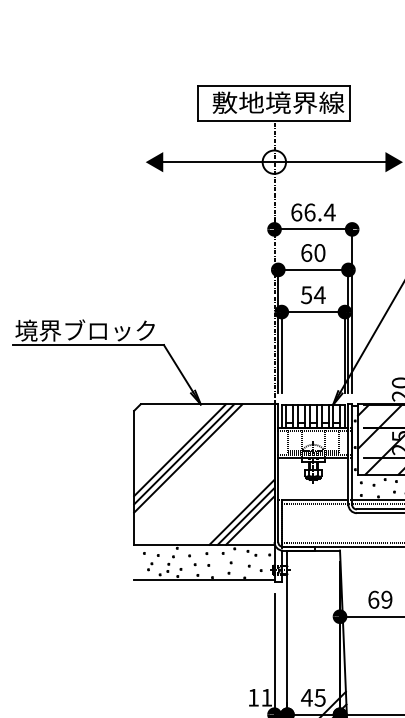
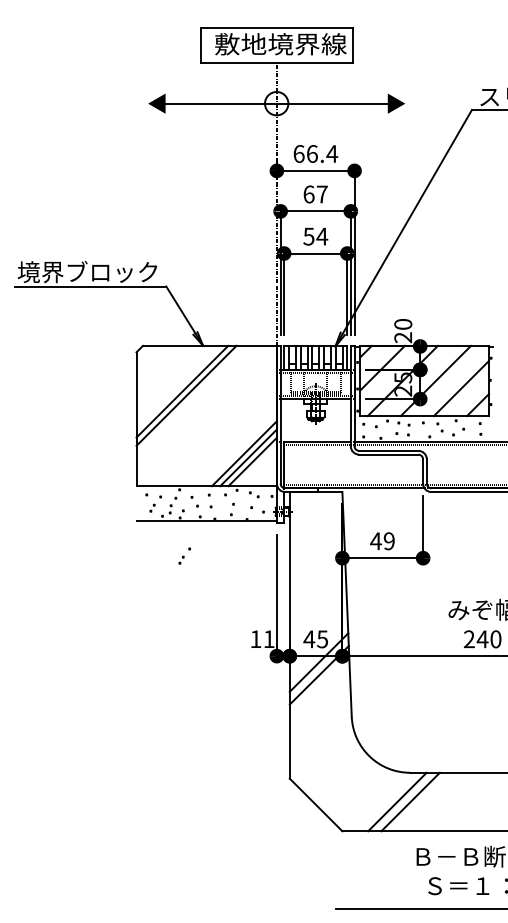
text: (320, 253) -> (322, 194), 60 -> 67
line: (188, 458) -> (190, 399), removed
text: (373, 600) -> (375, 541), 69 -> 49
part: (182, 614) -> (184, 555), added

